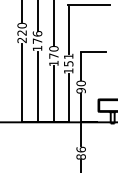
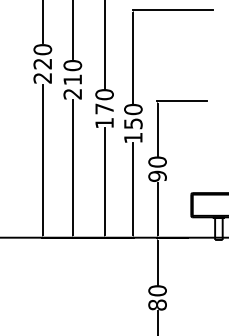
text: (37, 41) -> (72, 80), 176 -> 210
text: (68, 56) -> (132, 109), 151 -> 150
text: (80, 149) -> (156, 290), 86 -> 80

